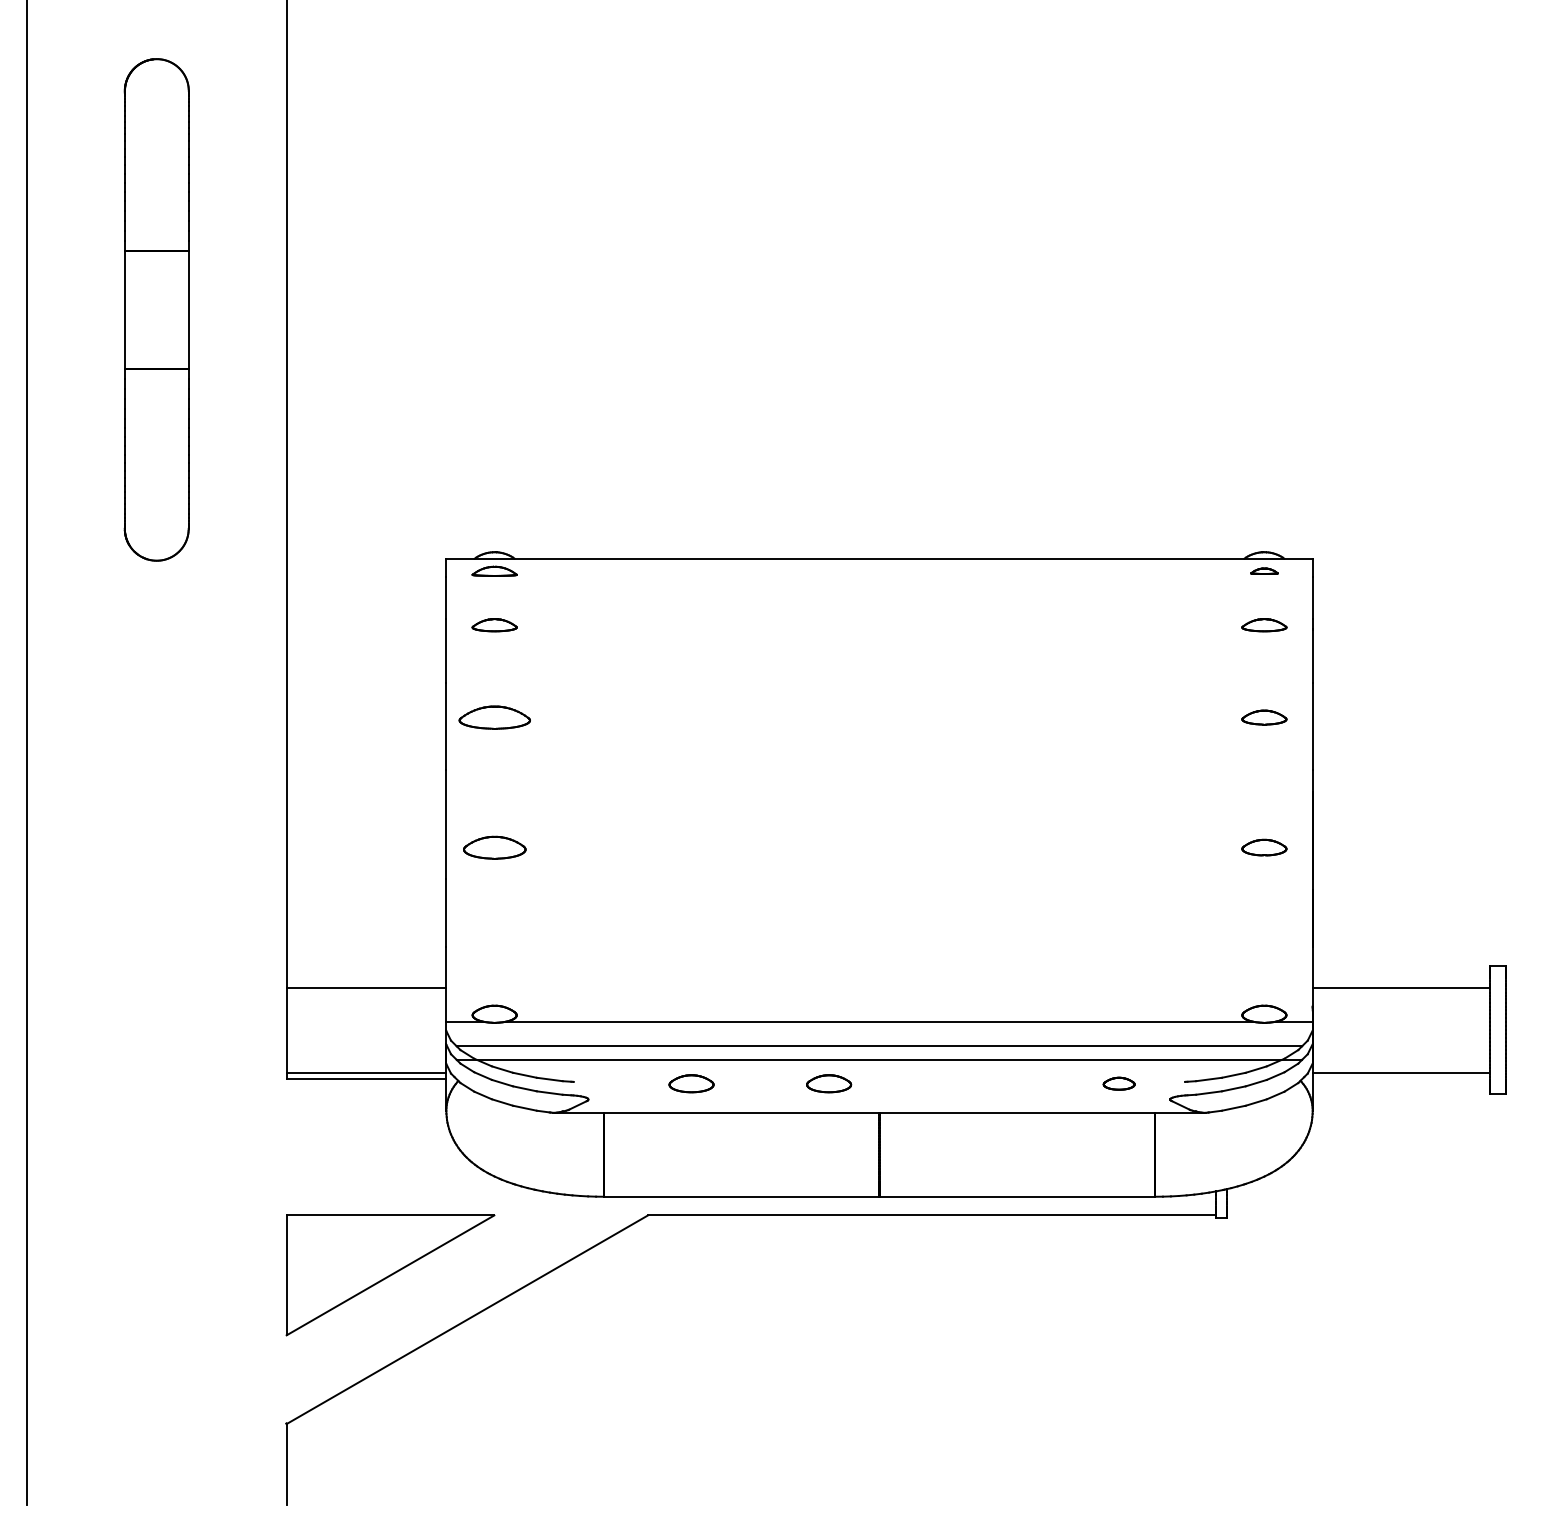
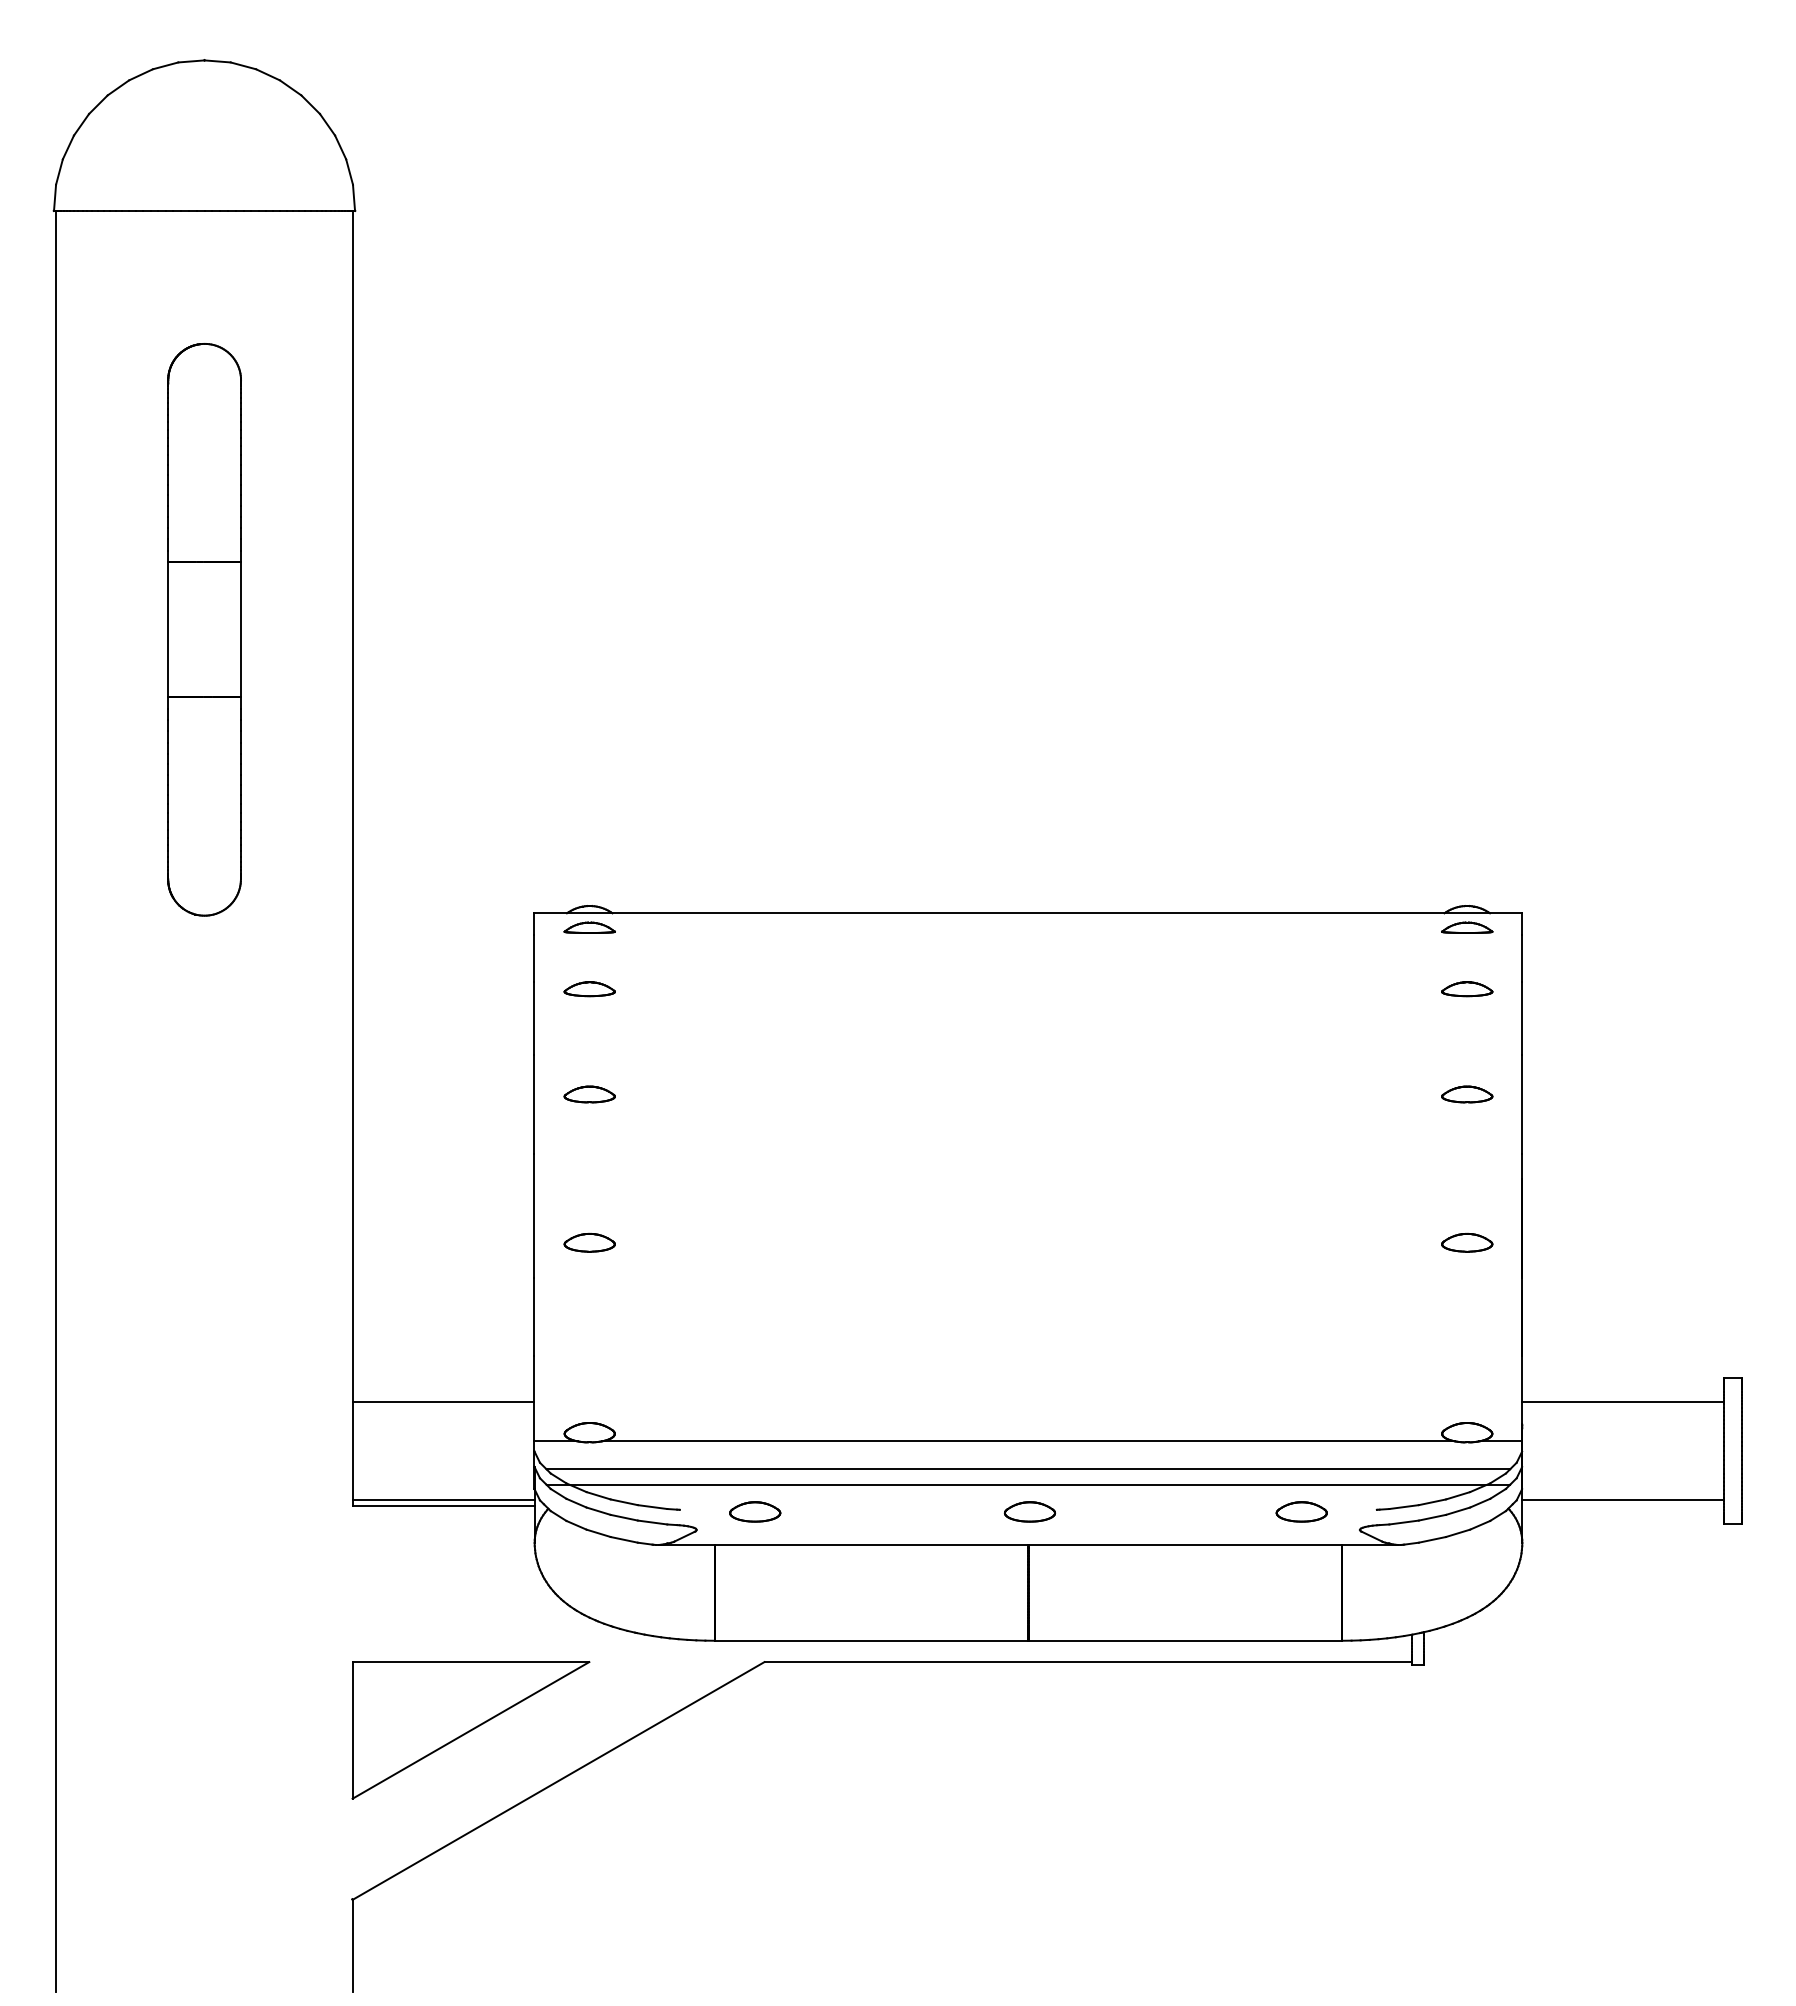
part: (1264, 571) -> (1467, 927), size x1.67
part: (494, 717) -> (589, 1094), size x0.62
part: (494, 847) -> (589, 1242), size x0.71
part: (691, 1083) -> (755, 1511), moved
part: (828, 1083) -> (1029, 1511), moved
part: (1119, 1083) -> (1301, 1511), size x1.43

